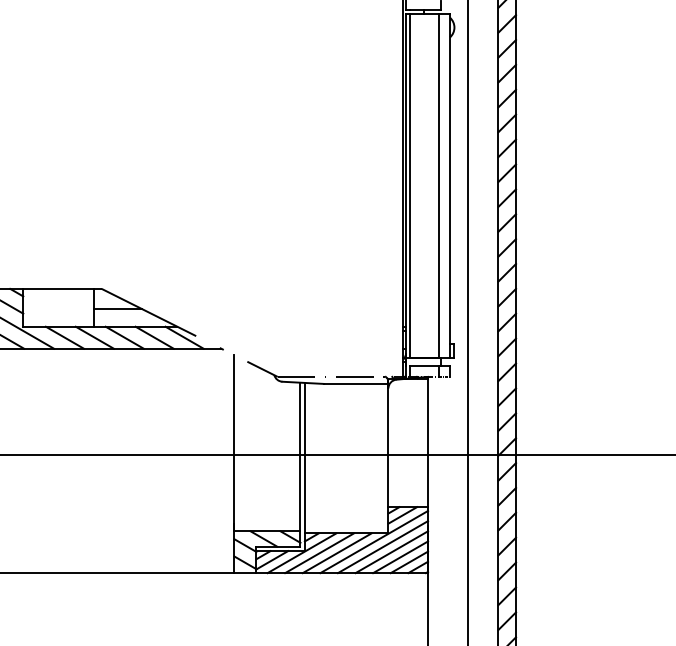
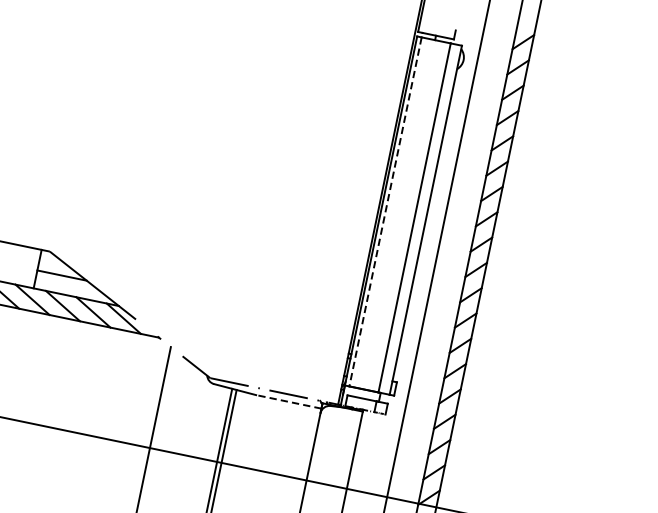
line: (410, 185) -> (385, 211), solid -> dashed
line: (355, 383) -> (288, 401), solid -> dashed

